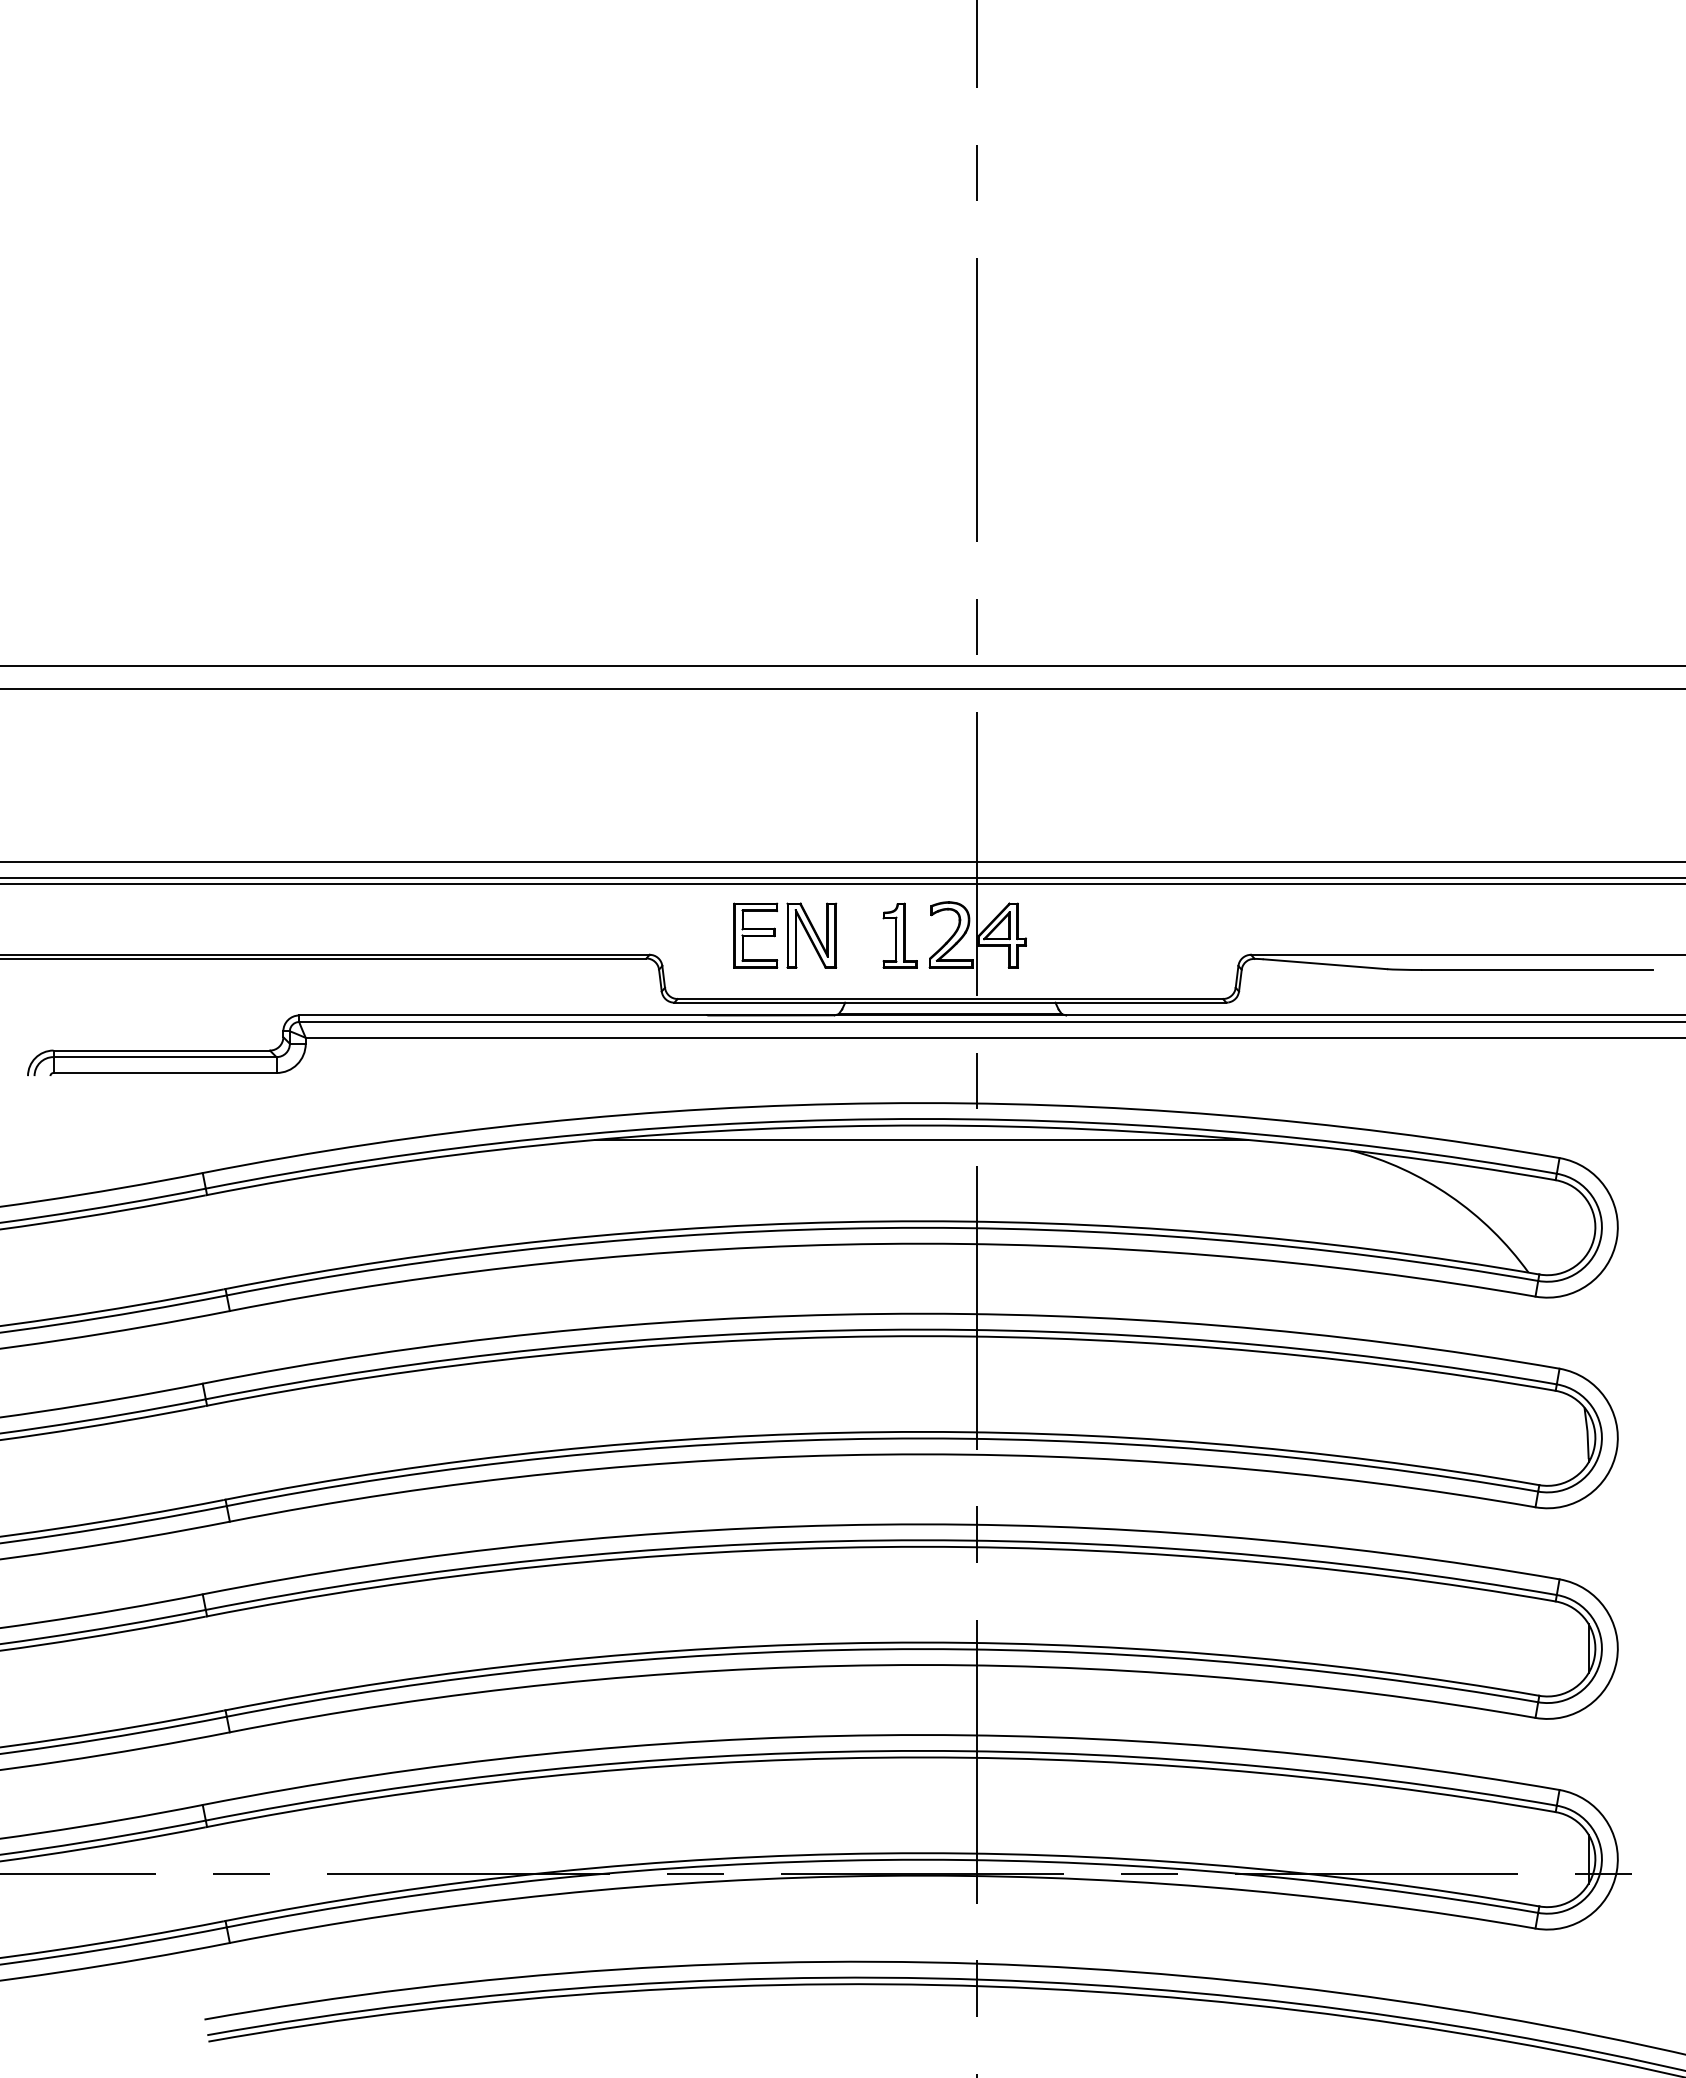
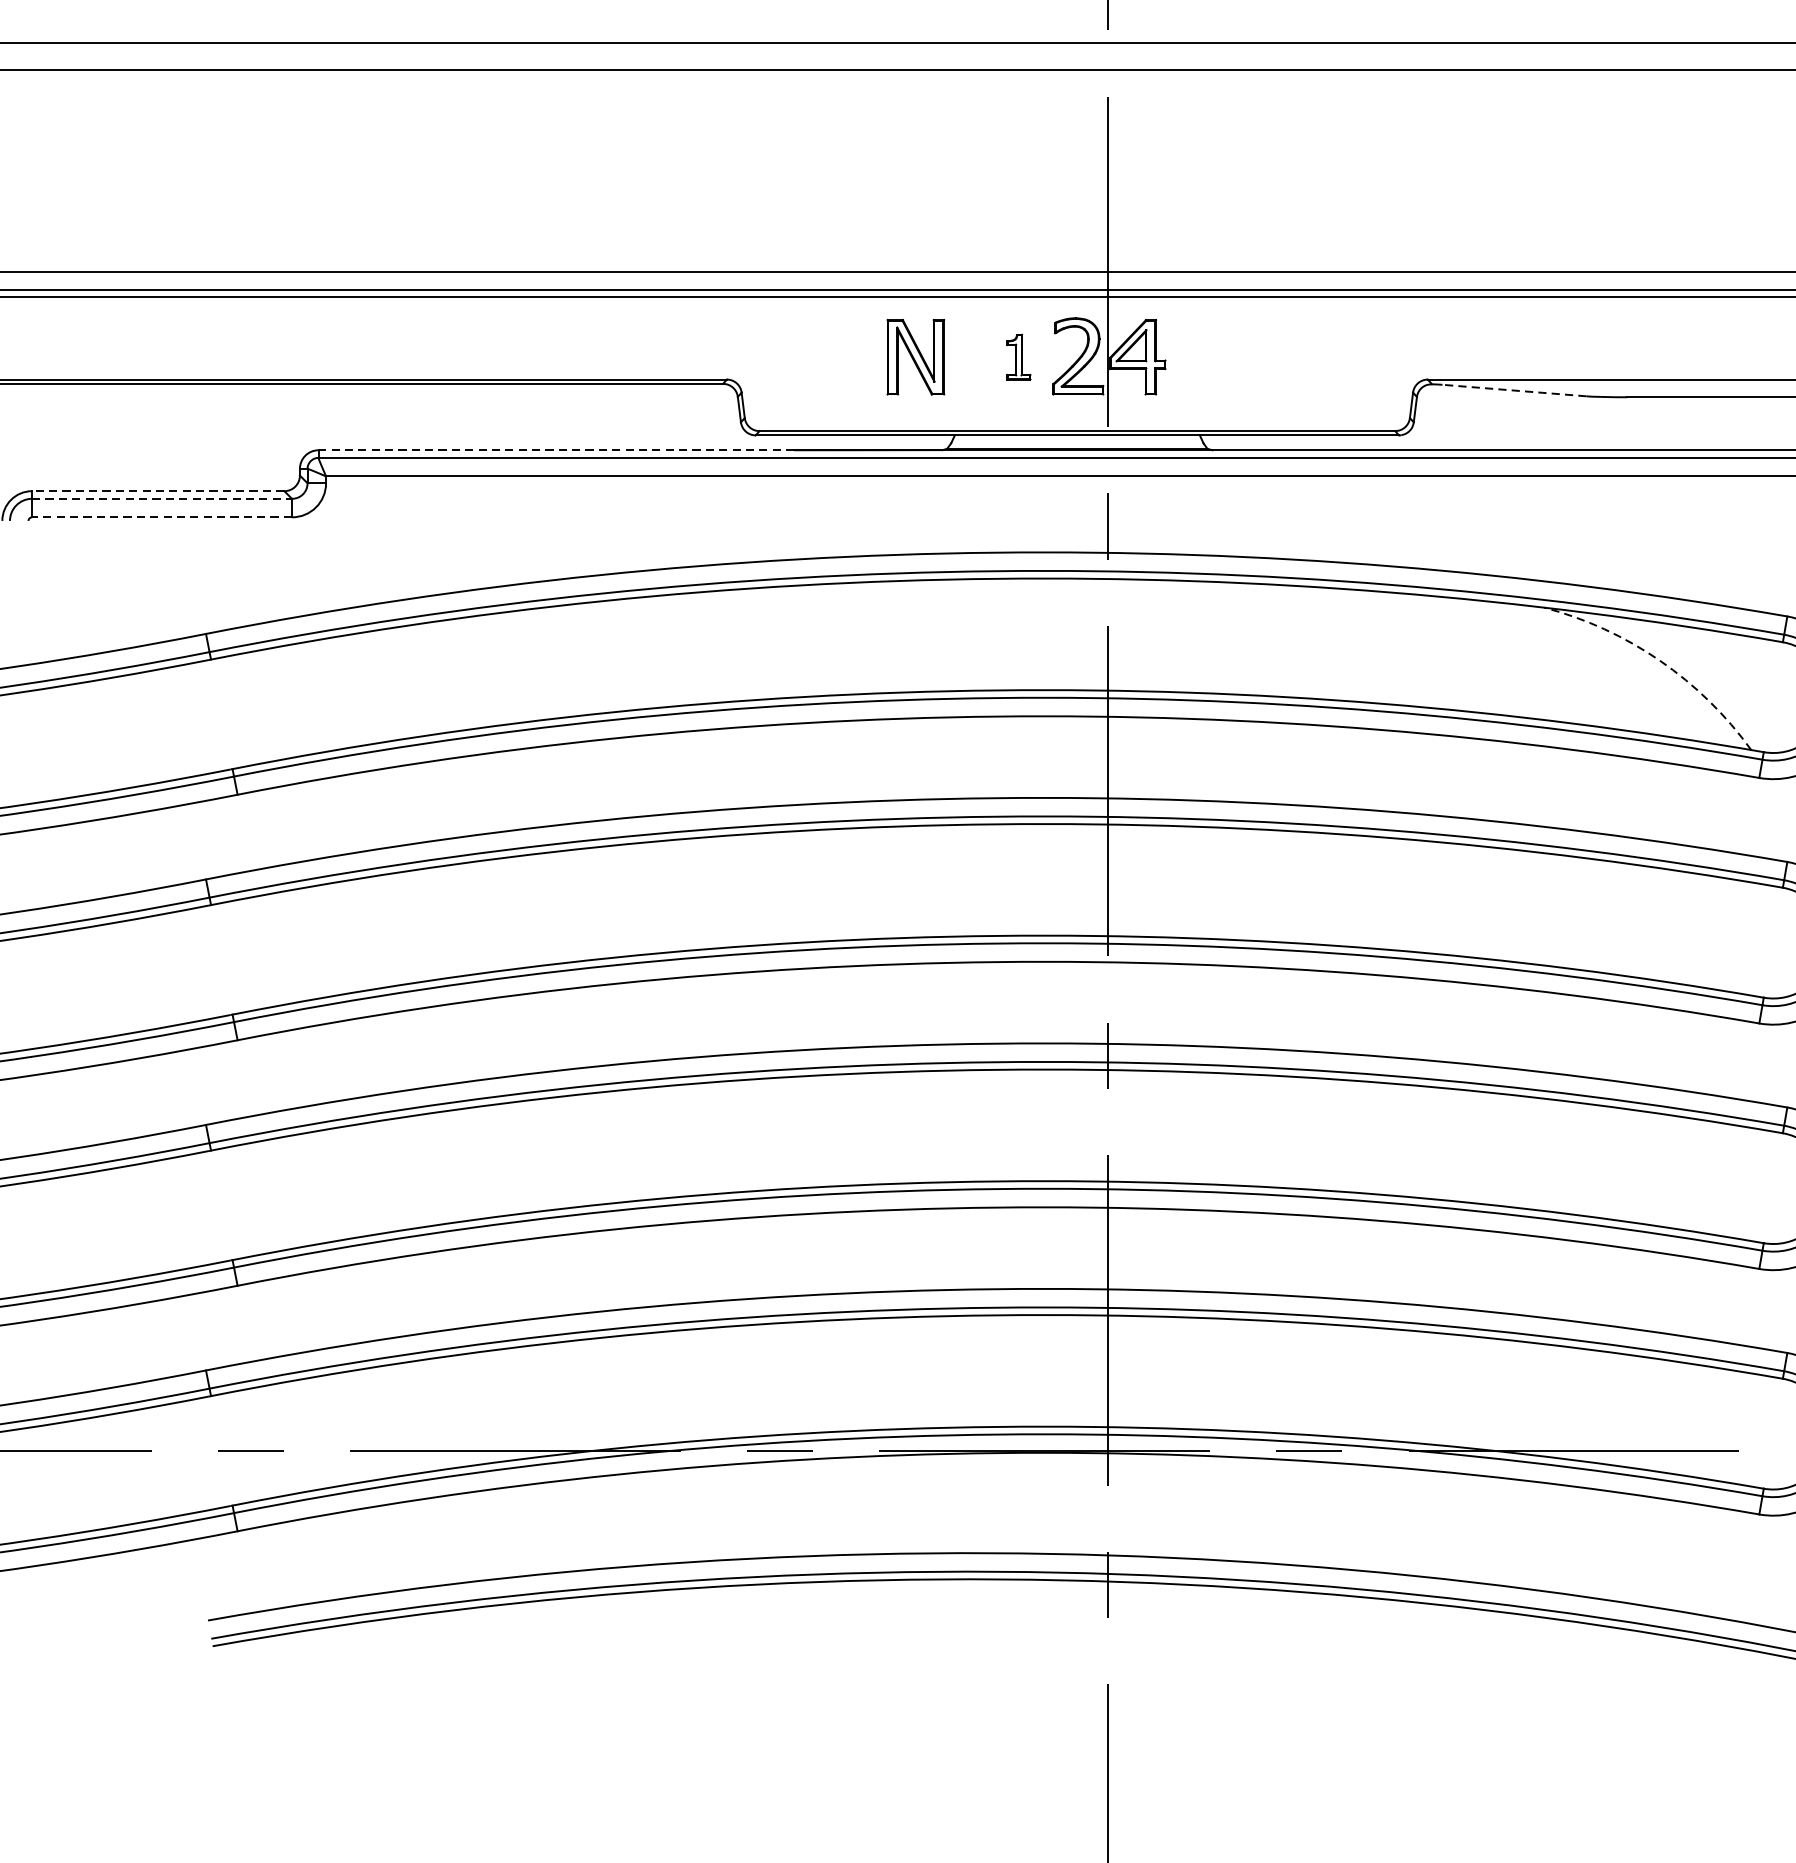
part: (755, 935) -> (850, 357), removed
part: (899, 935) -> (1018, 357), size x0.6
line: (1325, 964) -> (1514, 390), solid -> dashed
line: (502, 1015) -> (555, 450), solid -> dashed
line: (161, 1050) -> (157, 491), solid -> dashed
line: (165, 1057) -> (162, 499), solid -> dashed
line: (164, 1073) -> (161, 517), solid -> dashed
line: (921, 1139) -> (1043, 594), removed
arc: (1450, 1196) -> (1660, 661), solid -> dashed

